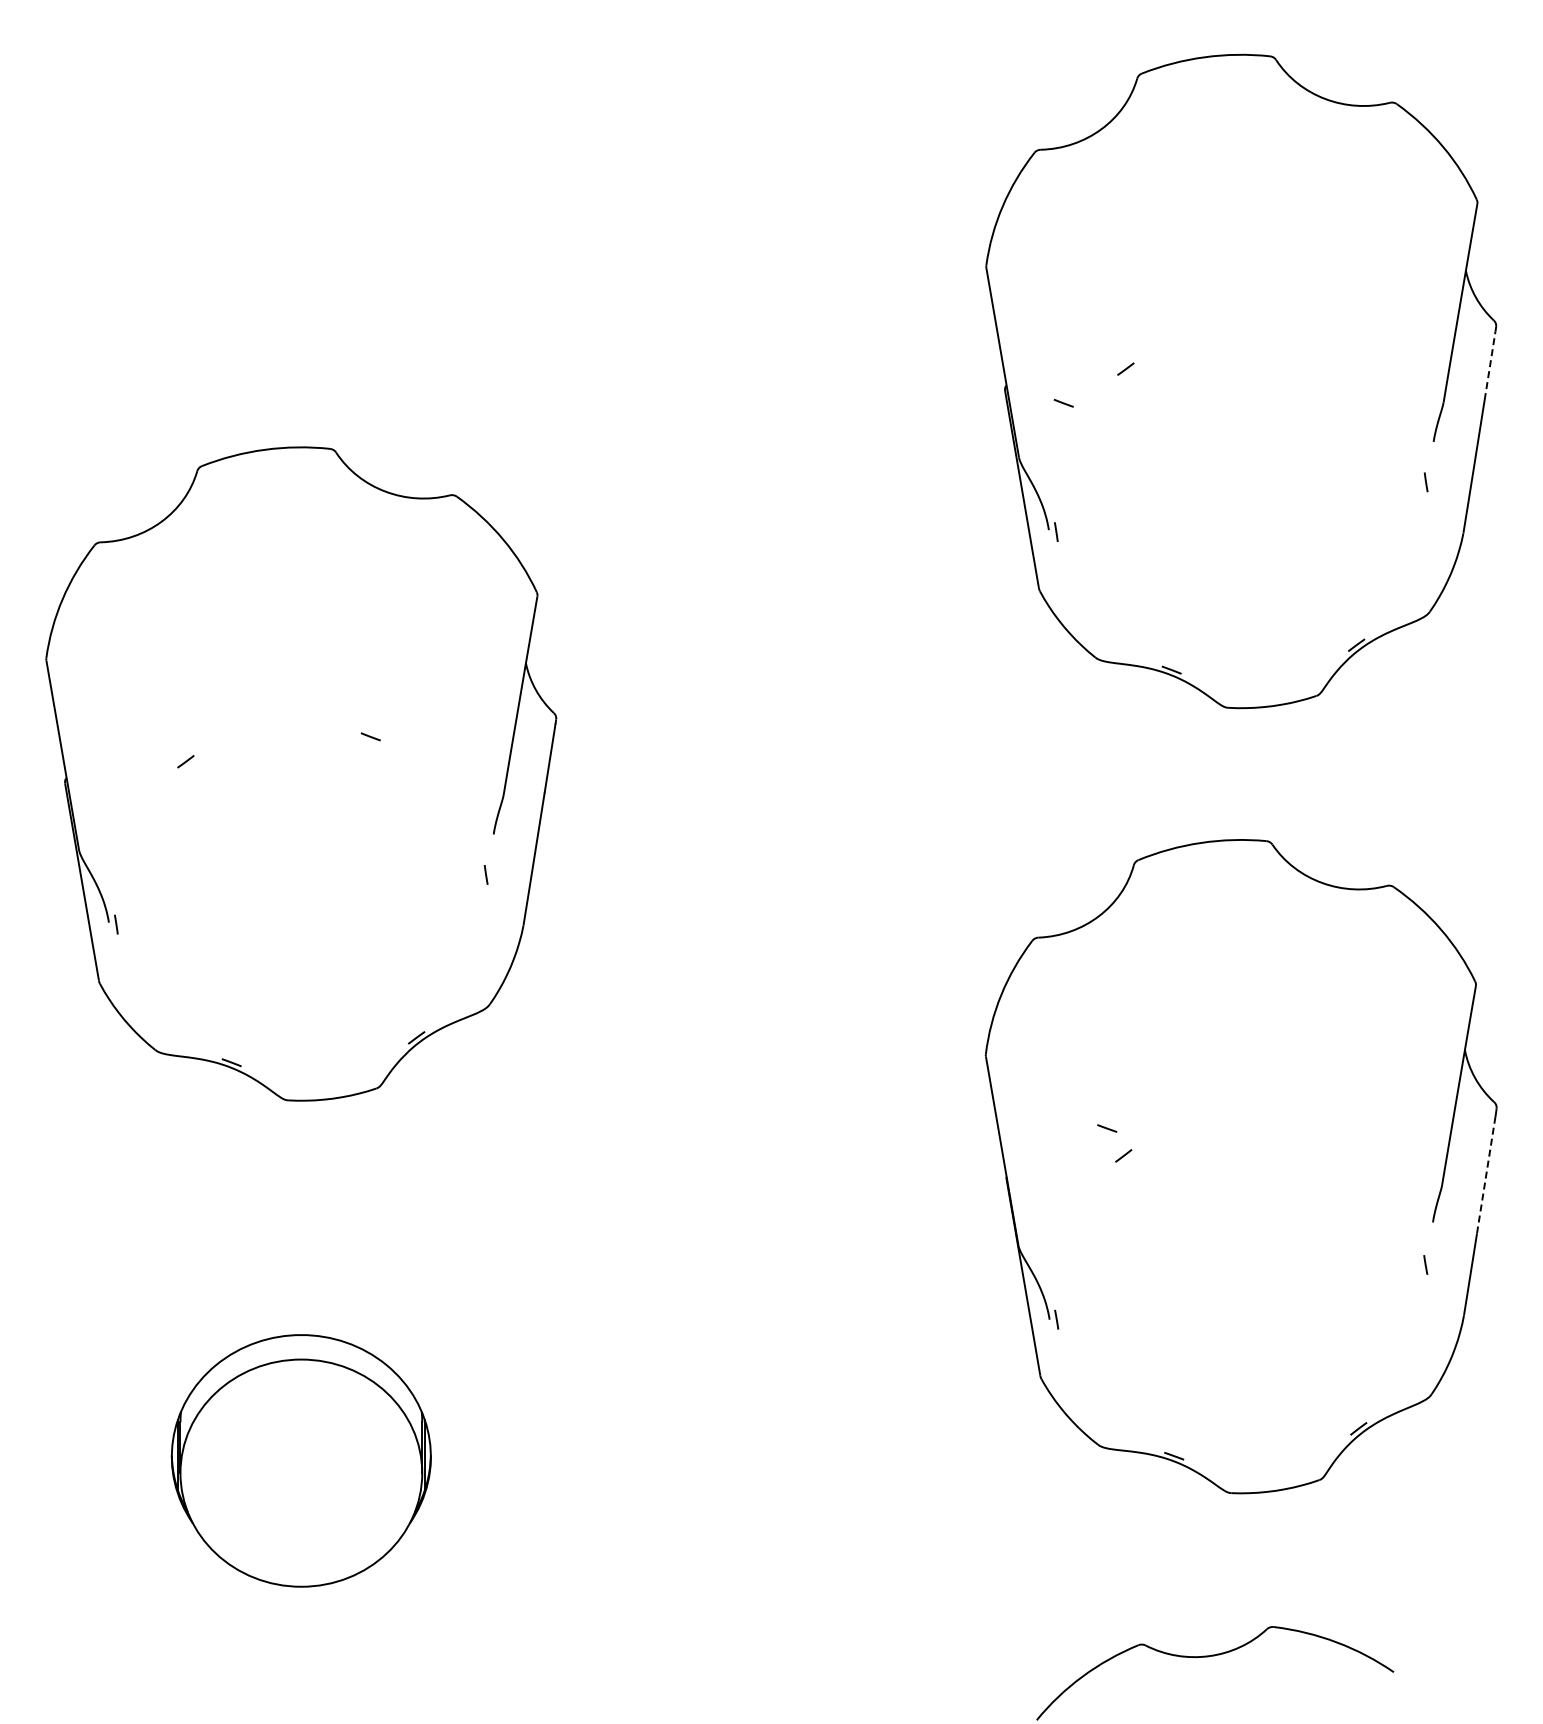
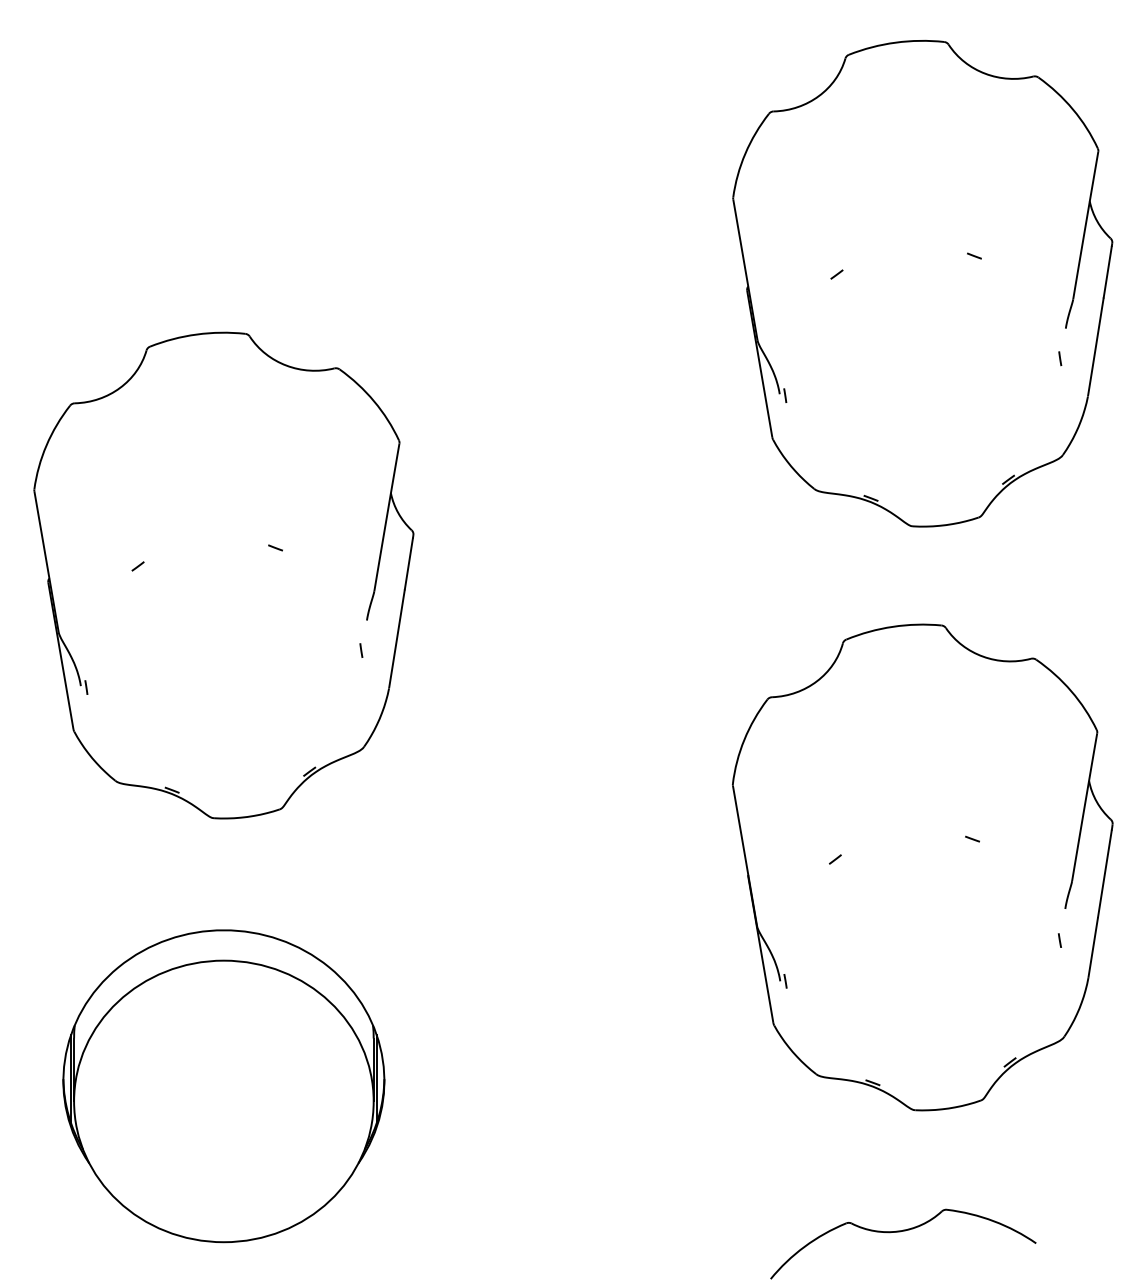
line: (1490, 365) -> (1108, 271), dashed -> solid
line: (1063, 402) -> (974, 255), moved
line: (1107, 1128) -> (972, 839), moved
line: (1486, 1175) -> (1105, 874), dashed -> solid
part: (301, 1460) -> (224, 1085), size x1.67

